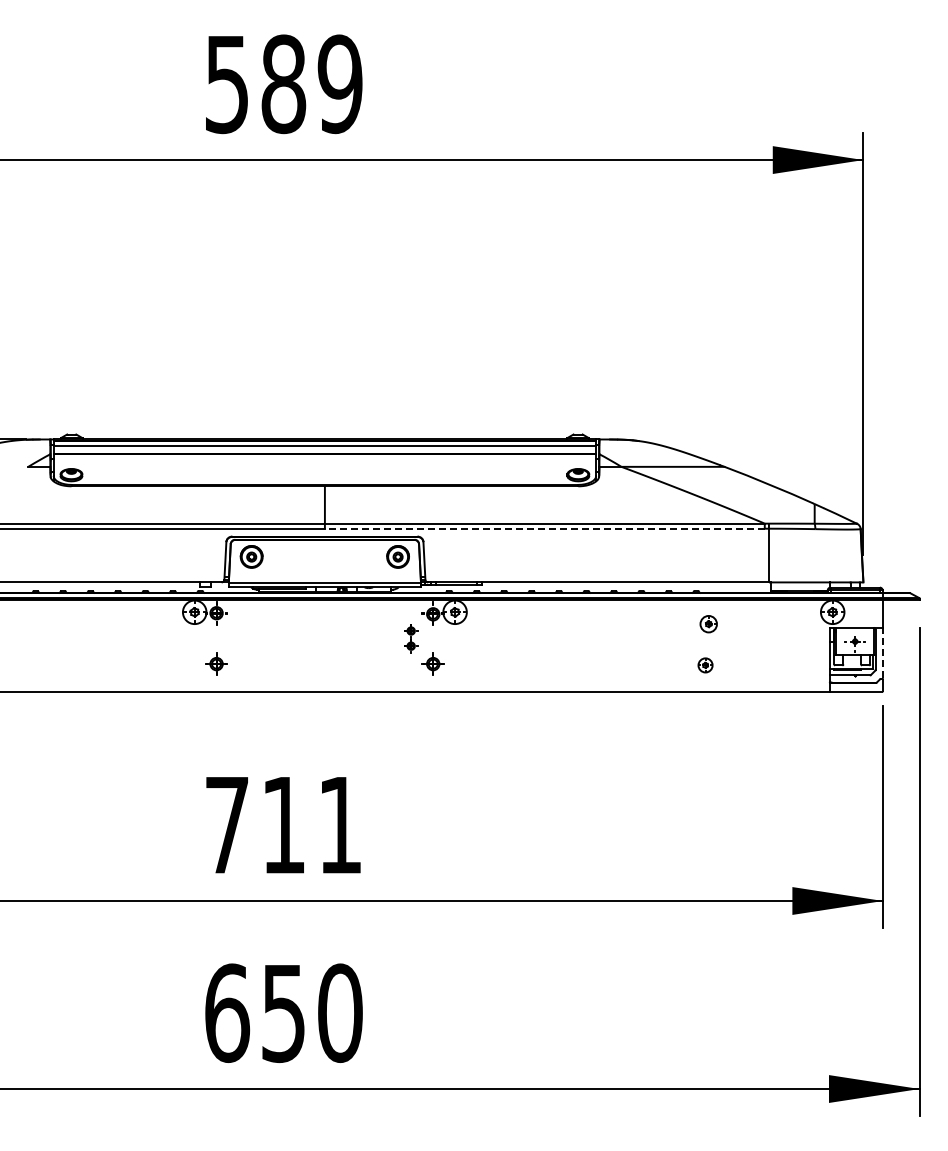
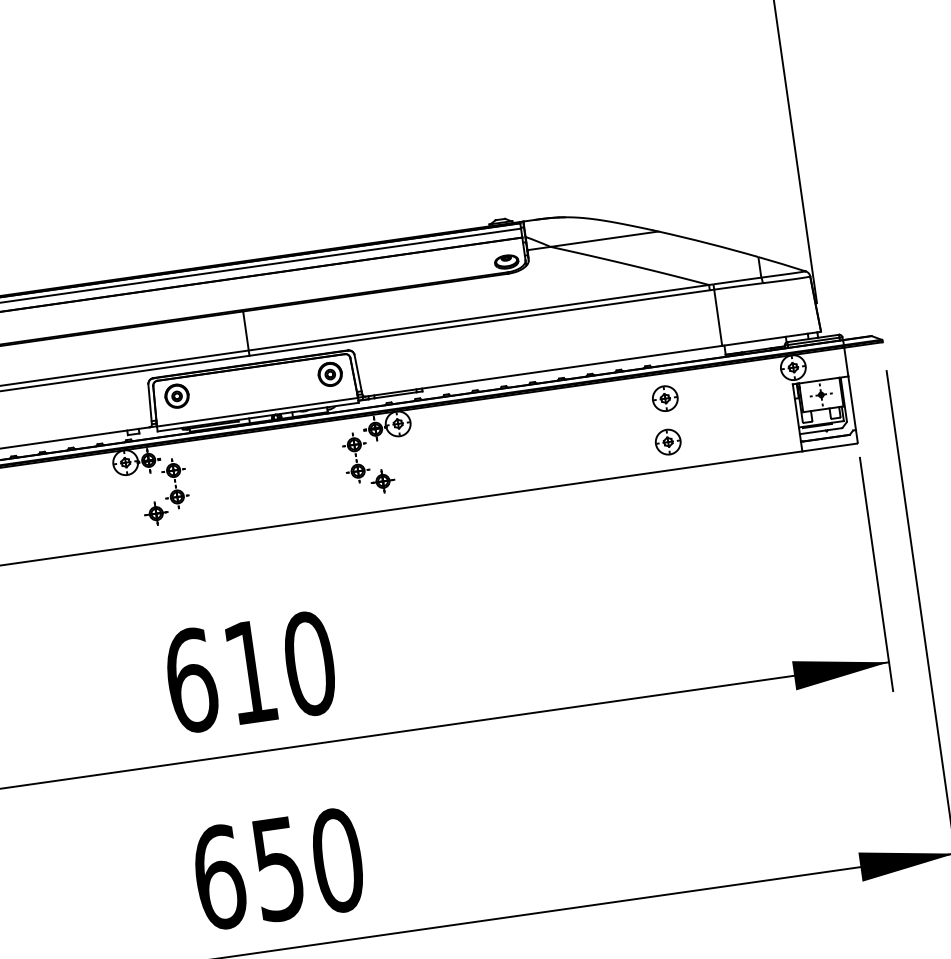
line: (544, 528) -> (479, 322), dashed -> solid
part: (708, 623) -> (665, 397), size x1.43
part: (238, 638) -> (175, 483), added
part: (410, 638) -> (355, 457), size x1.67
line: (883, 652) -> (852, 402), dashed -> solid
part: (705, 665) -> (668, 442), size x1.67
text: (283, 824) -> (250, 671), 711 -> 610

